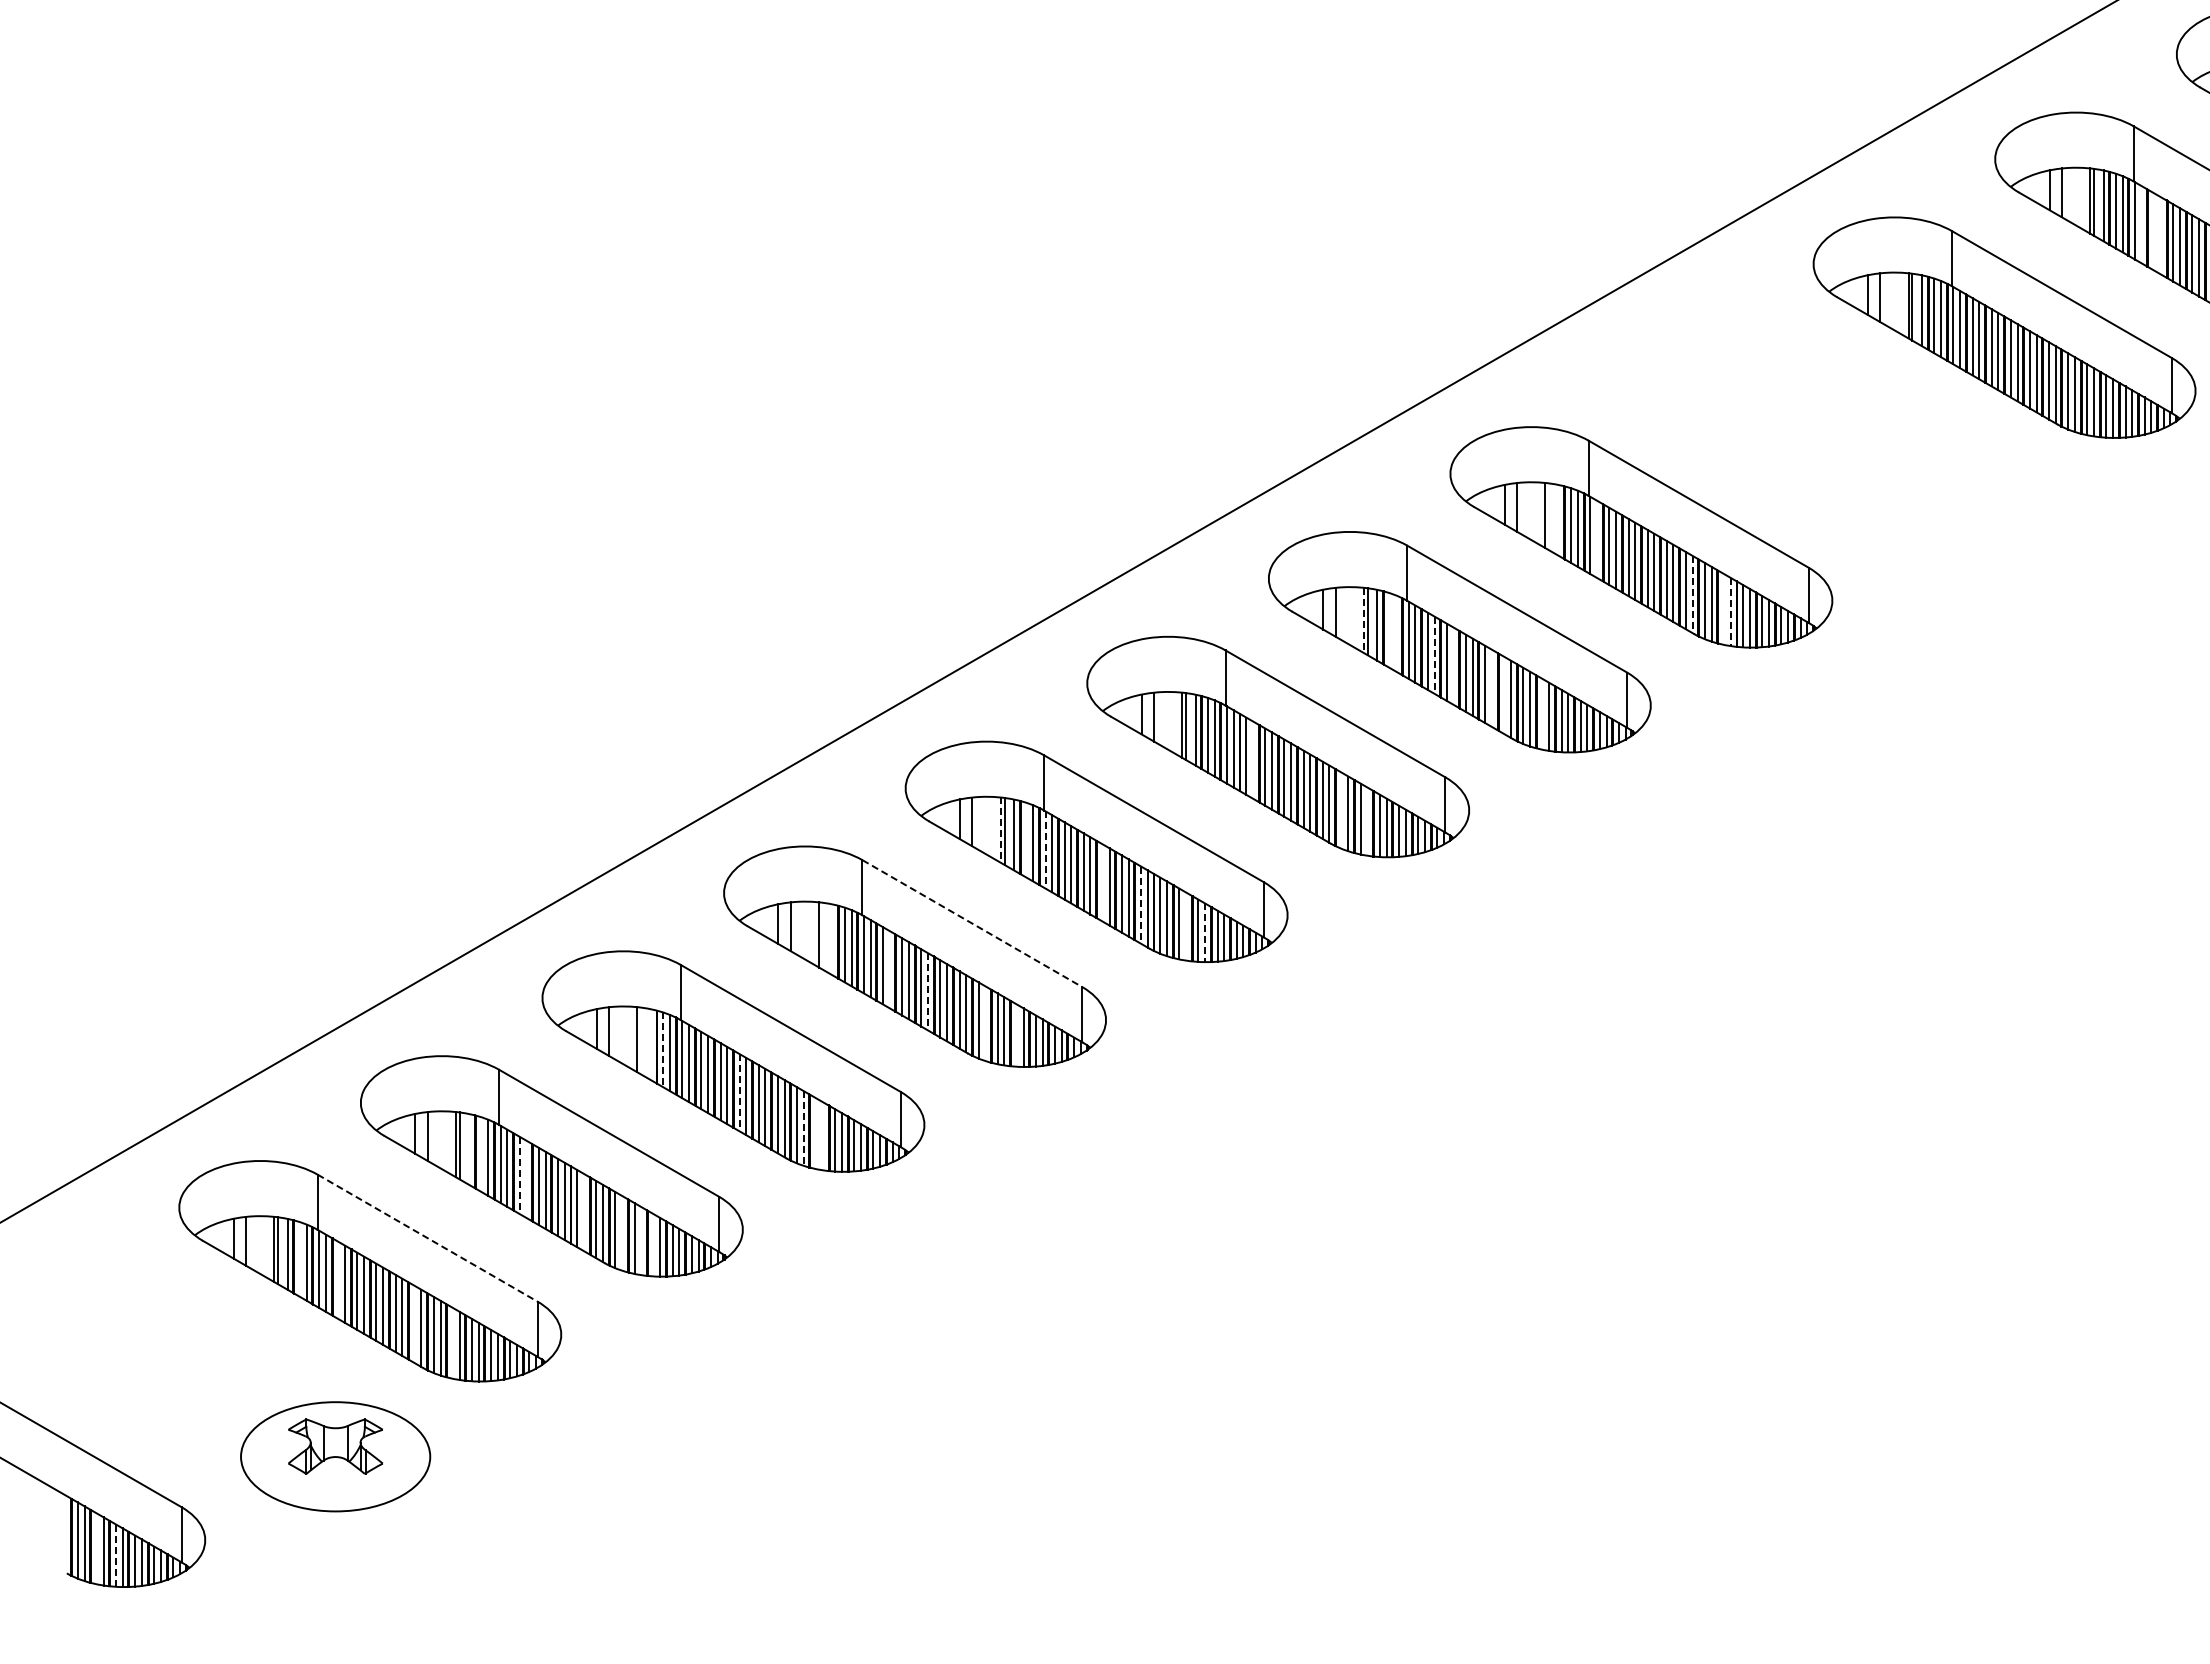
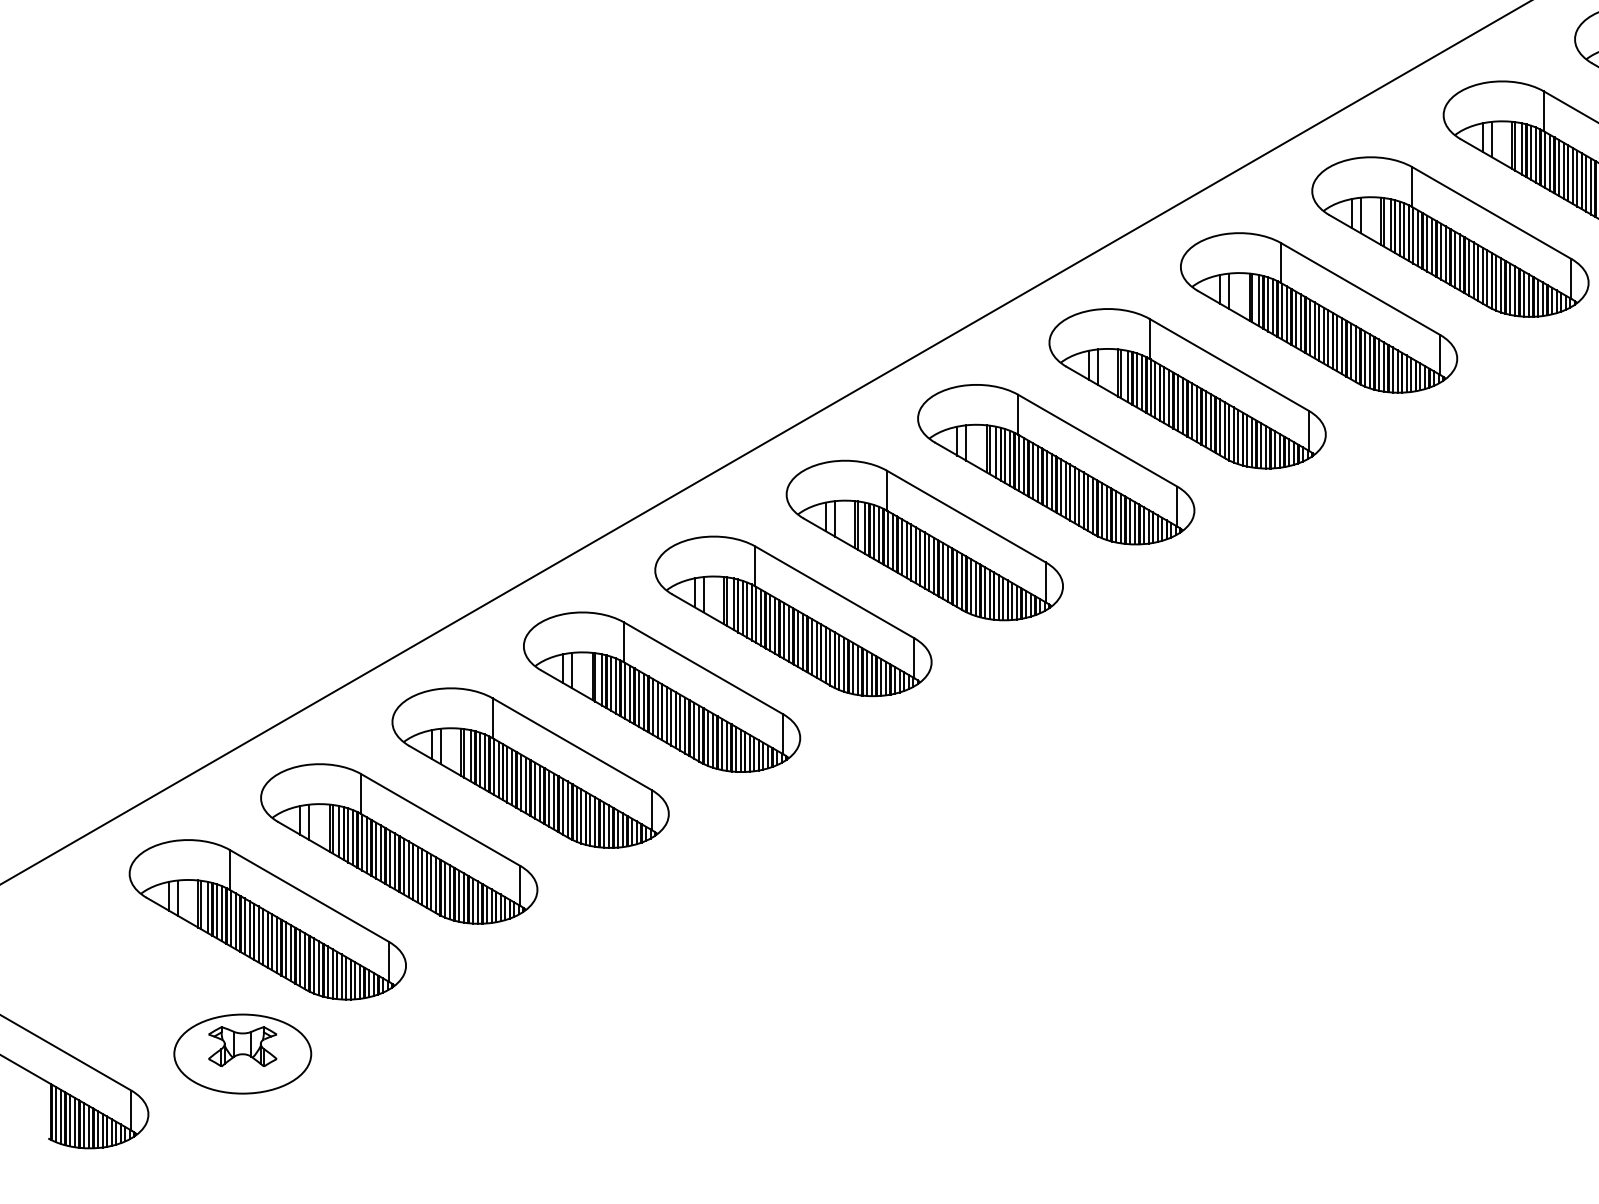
line: (2141, 224) -> (1549, 162), added
line: (2154, 231) -> (1558, 167), added
line: (2160, 235) -> (1563, 170), added
part: (1822, 432) -> (1318, 312), added
line: (1549, 516) -> (1121, 373), added
line: (1558, 519) -> (1127, 375), added
line: (1596, 538) -> (1155, 389), added
line: (1692, 594) -> (1224, 430), dashed -> solid
line: (1724, 609) -> (1247, 440), added
line: (1730, 612) -> (1252, 443), dashed -> solid
line: (1363, 620) -> (986, 448), dashed -> solid
line: (1389, 630) -> (1005, 456), added
line: (1396, 633) -> (1010, 458), added
line: (1434, 655) -> (1037, 474), dashed -> solid
line: (1453, 665) -> (1051, 481), added
line: (1491, 687) -> (1079, 497), added
line: (1504, 695) -> (1088, 503), added
line: (1542, 713) -> (1116, 516), added
line: (1252, 759) -> (906, 549), added
line: (1341, 810) -> (970, 586), added
line: (1367, 821) -> (989, 594), added
line: (1000, 830) -> (723, 600), dashed -> solid
line: (1026, 839) -> (742, 607), added
line: (1045, 849) -> (756, 614), dashed -> solid
line: (1102, 882) -> (797, 638), added
line: (1141, 905) -> (825, 655), dashed -> solid
line: (972, 923) -> (703, 668), dashed -> solid
line: (1186, 926) -> (858, 670), added
line: (1205, 933) -> (872, 675), dashed -> solid
line: (822, 935) -> (595, 676), added
line: (832, 939) -> (602, 679), added
line: (889, 969) -> (643, 701), added
line: (927, 991) -> (671, 717), dashed -> solid
line: (985, 1023) -> (713, 740), added
line: (1016, 1035) -> (735, 749), added
line: (641, 1040) -> (464, 752), added
line: (650, 1044) -> (470, 755), added
line: (663, 1050) -> (480, 760), dashed -> solid
line: (739, 1092) -> (535, 790), dashed -> solid
line: (803, 1128) -> (581, 816), dashed -> solid
line: (816, 1133) -> (590, 820), added
line: (822, 1136) -> (595, 822), added
line: (469, 1149) -> (339, 831), added
line: (481, 1154) -> (348, 835), added
line: (519, 1175) -> (375, 850), dashed -> solid
line: (526, 1179) -> (380, 853), added
line: (583, 1212) -> (422, 877), added
line: (622, 1232) -> (450, 891), added
line: (427, 1238) -> (309, 896), dashed -> solid
line: (641, 1240) -> (464, 897), added
line: (653, 1245) -> (472, 901), added
line: (300, 1259) -> (217, 911), added
line: (338, 1279) -> (244, 925), added
line: (414, 1324) -> (299, 958), added
line: (452, 1342) -> (327, 971), added
line: (96, 1548) -> (69, 1120), added
line: (116, 1556) -> (84, 1126), dashed -> solid

